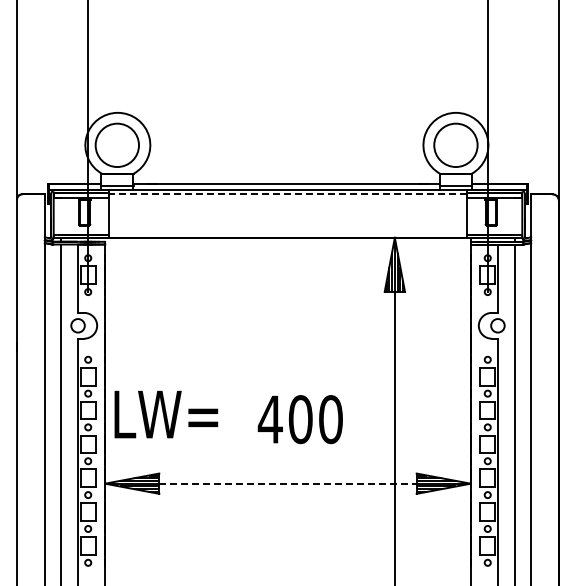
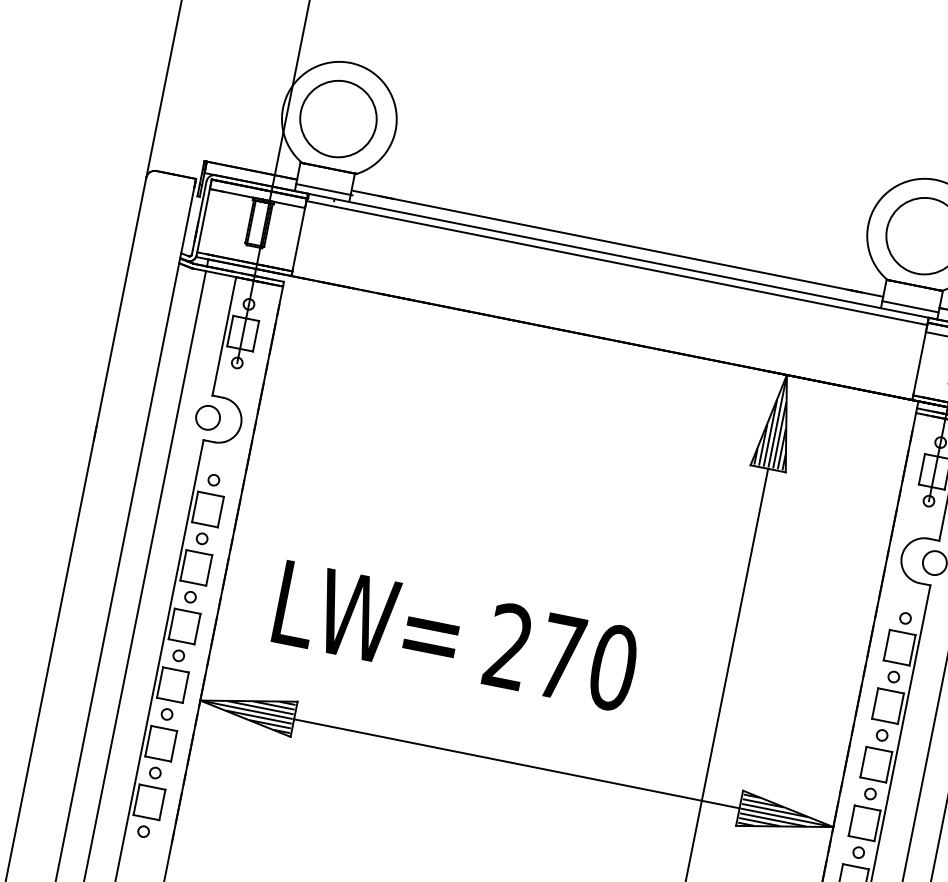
line: (287, 194) -> (616, 263), dashed -> solid
text: (166, 414) -> (368, 618), moved
text: (284, 419) -> (533, 651), 400 -> 270
line: (287, 483) -> (516, 763), dashed -> solid

